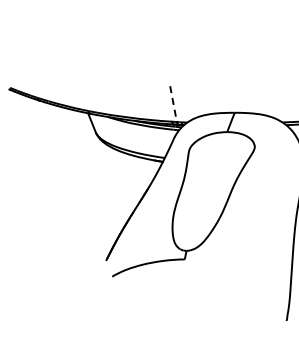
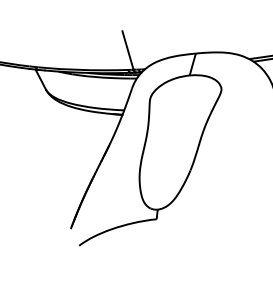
line: (173, 104) -> (128, 50), dashed -> solid

